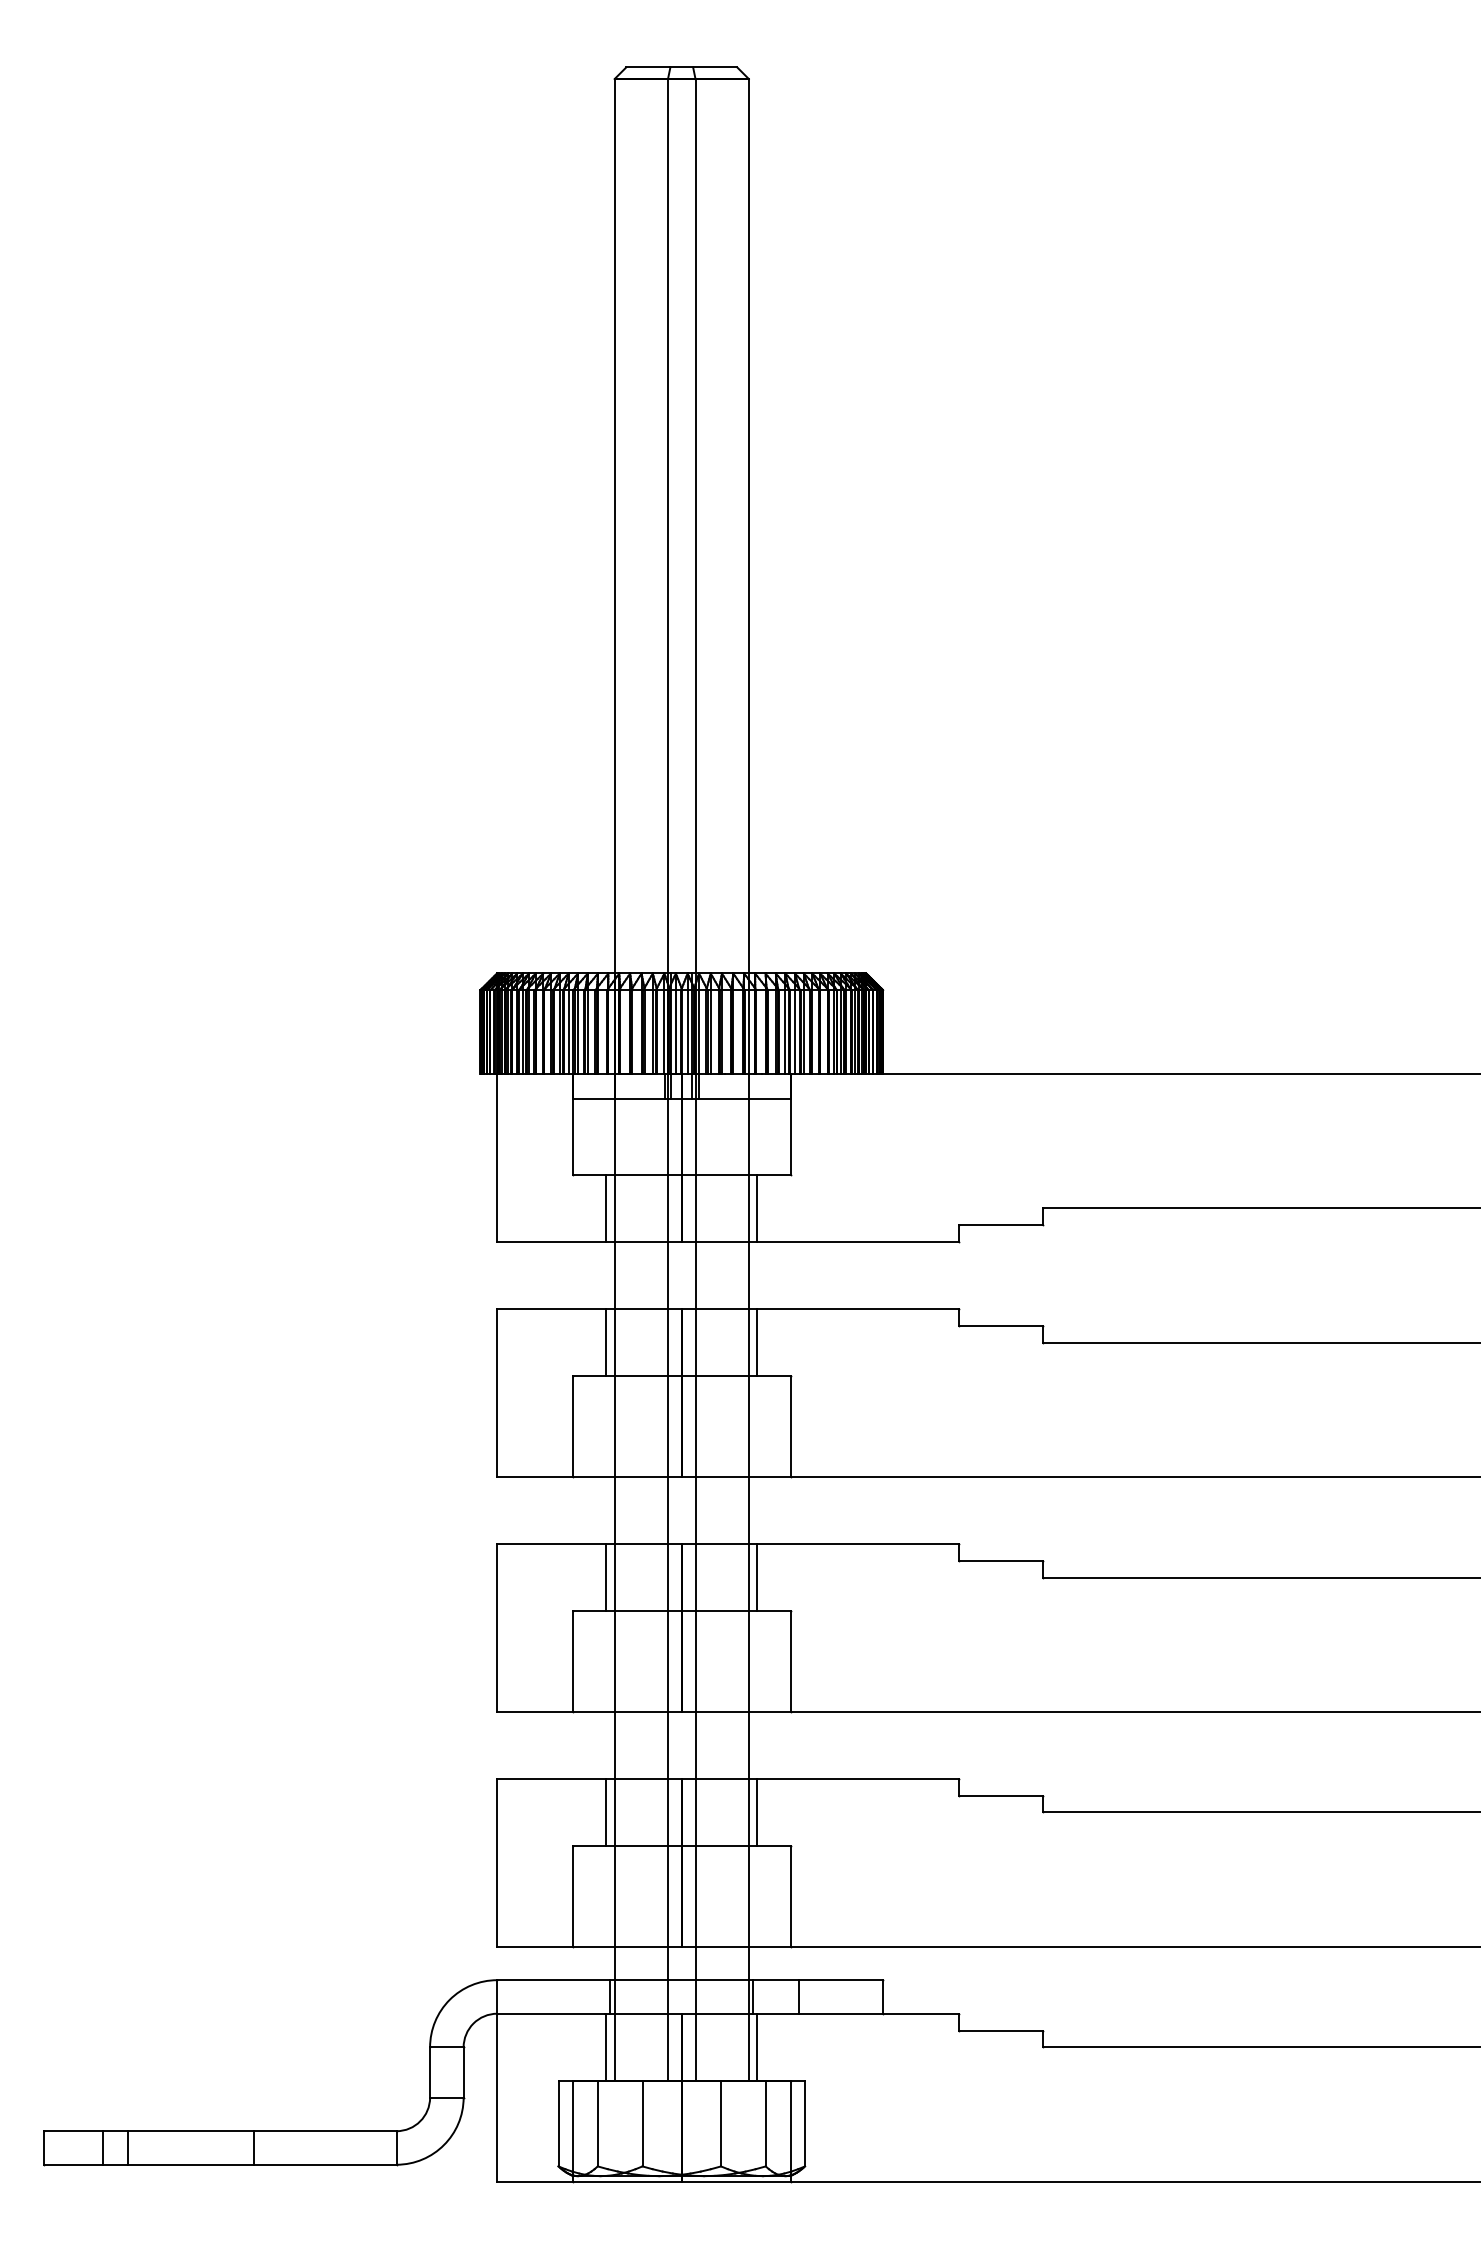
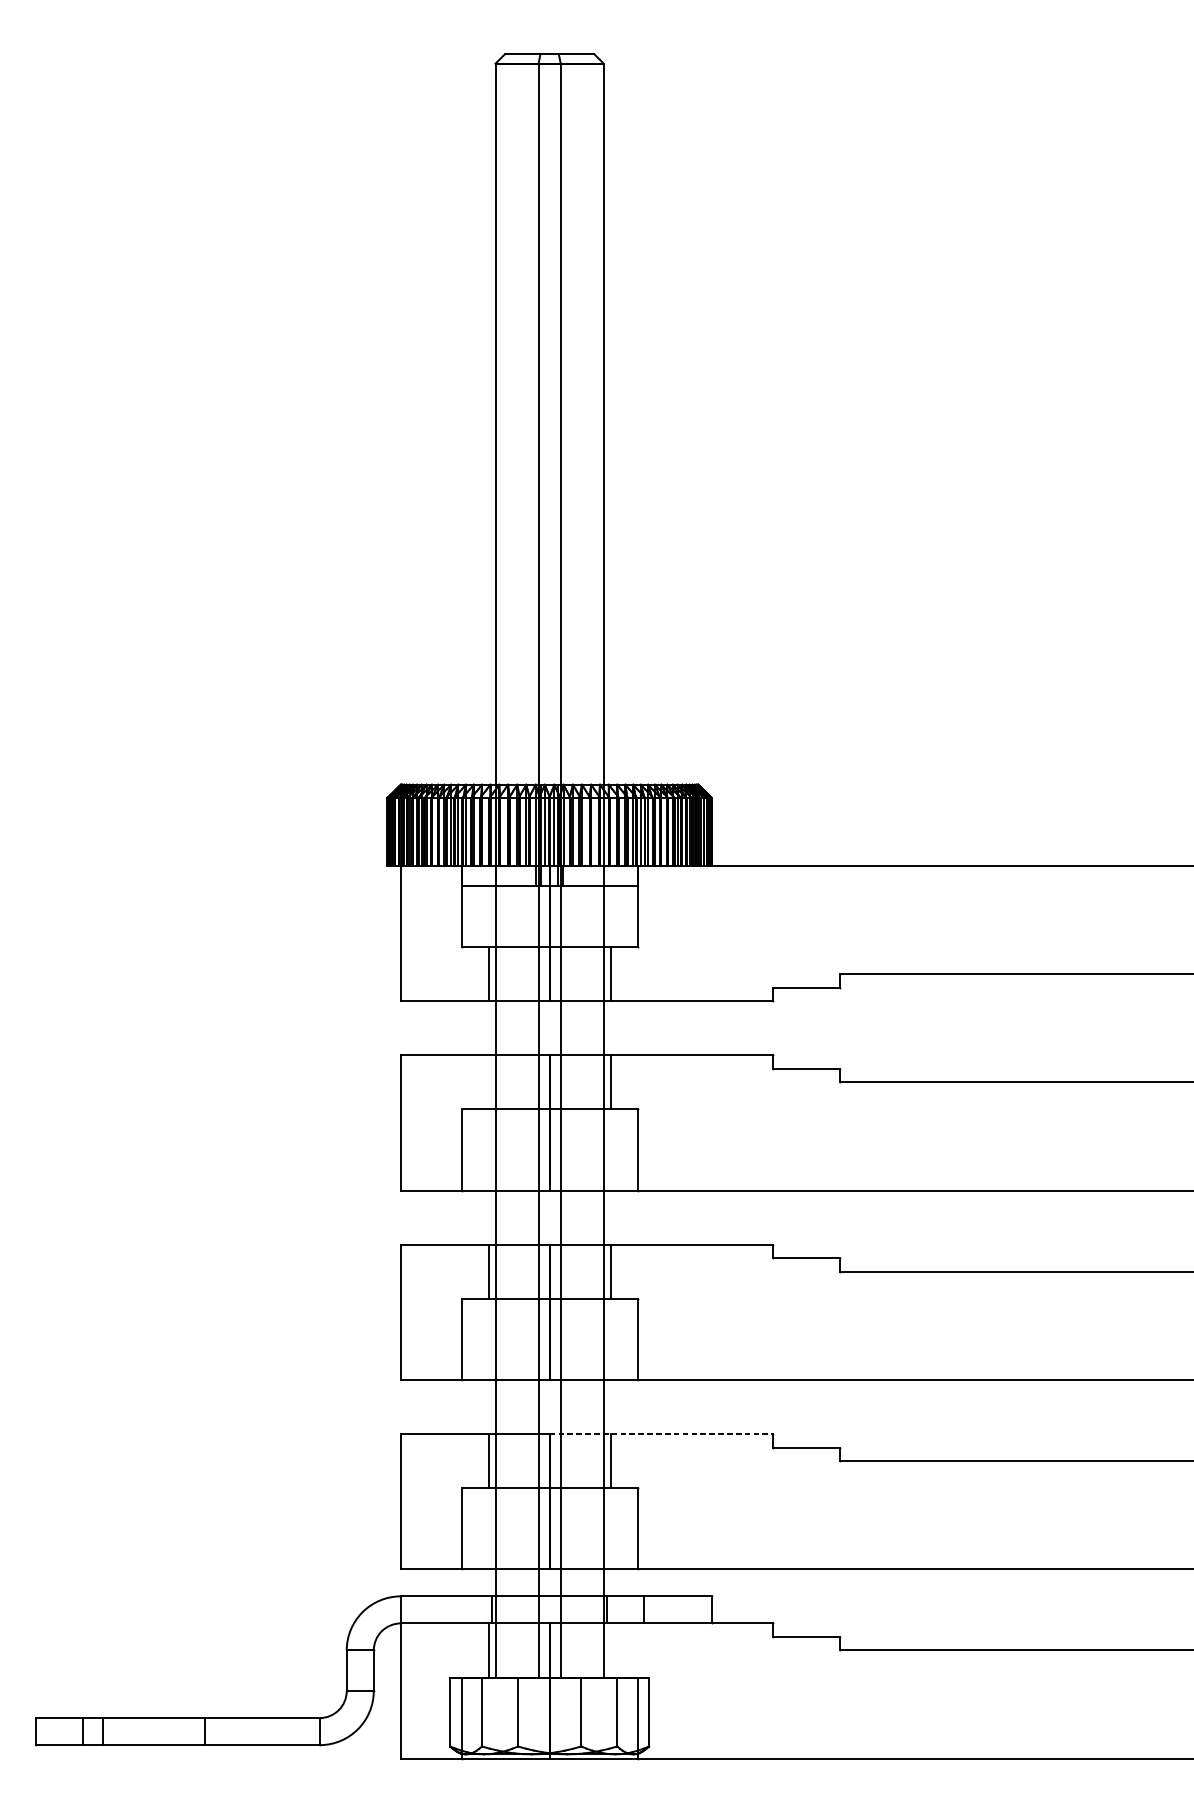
line: (606, 1342) -> (488, 1082), removed
line: (820, 1778) -> (661, 1433), solid -> dashed
line: (757, 2046) -> (610, 1649), removed

